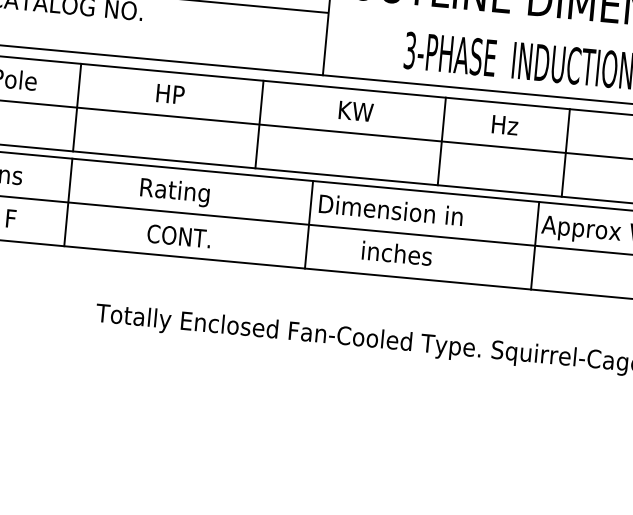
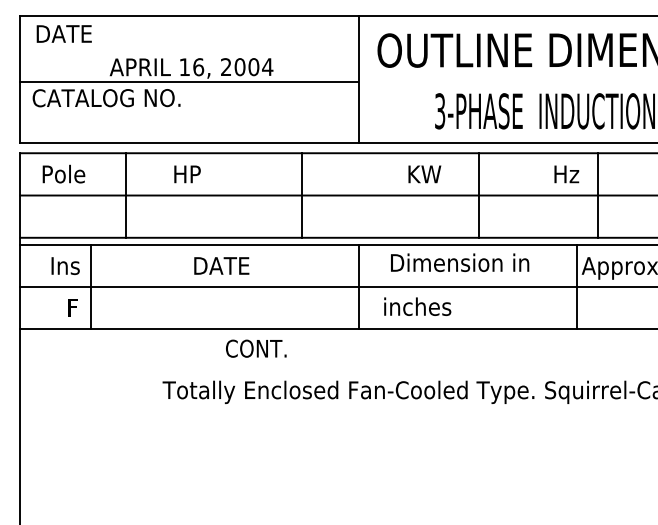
text: (170, 94) -> (187, 174), moved
text: (355, 111) -> (424, 174), moved
text: (504, 125) -> (566, 174), moved
text: (176, 191) -> (228, 267), Rating -> DATE
line: (68, 201) -> (91, 286), moved
text: (391, 209) -> (460, 262), moved
text: (179, 236) -> (256, 348), moved
text: (396, 253) -> (417, 306), moved

